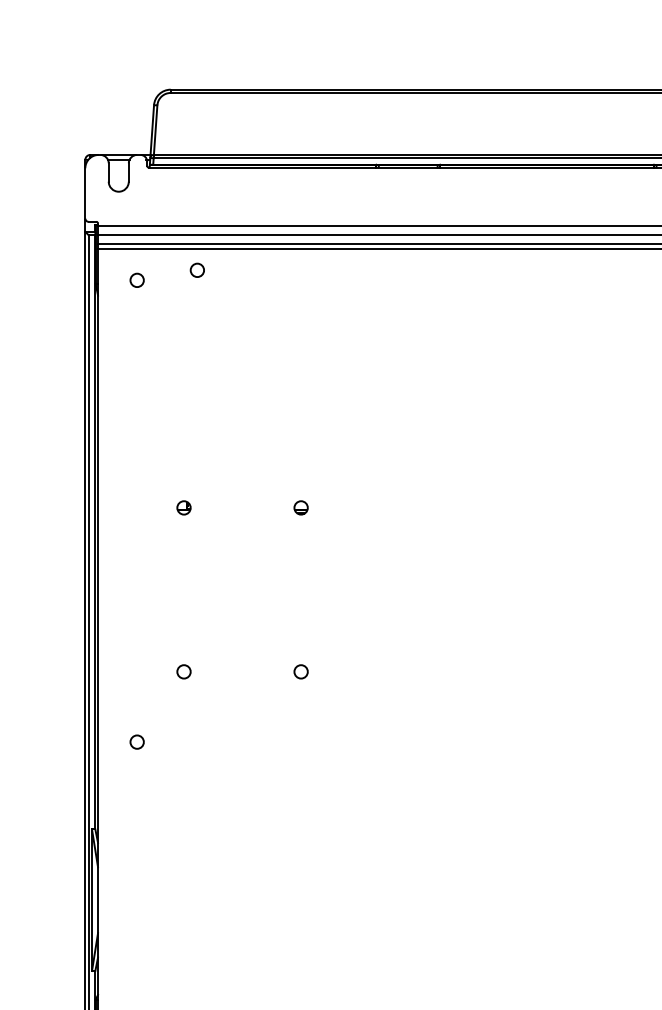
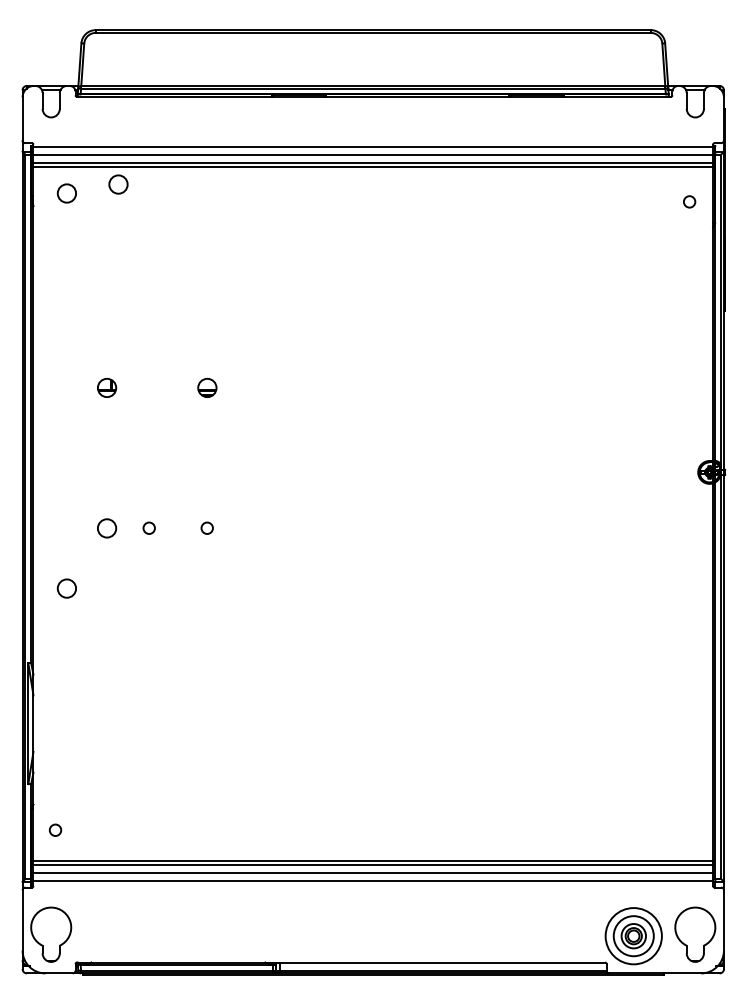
circle: (197, 270) -> (118, 184), size x1.6
circle: (136, 279) -> (66, 192), size x1.6
part: (183, 507) -> (106, 387), size x1.6
part: (300, 507) -> (206, 387), size x1.6
circle: (183, 670) -> (106, 527), size x1.6
circle: (232, 670) -> (148, 527), added
circle: (136, 741) -> (66, 587), size x1.6

